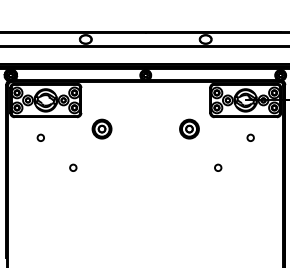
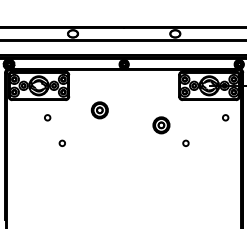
part: (101, 129) -> (99, 110), moved
part: (189, 129) -> (161, 125), moved
circle: (40, 137) -> (47, 117), moved
circle: (250, 137) -> (225, 117), moved

